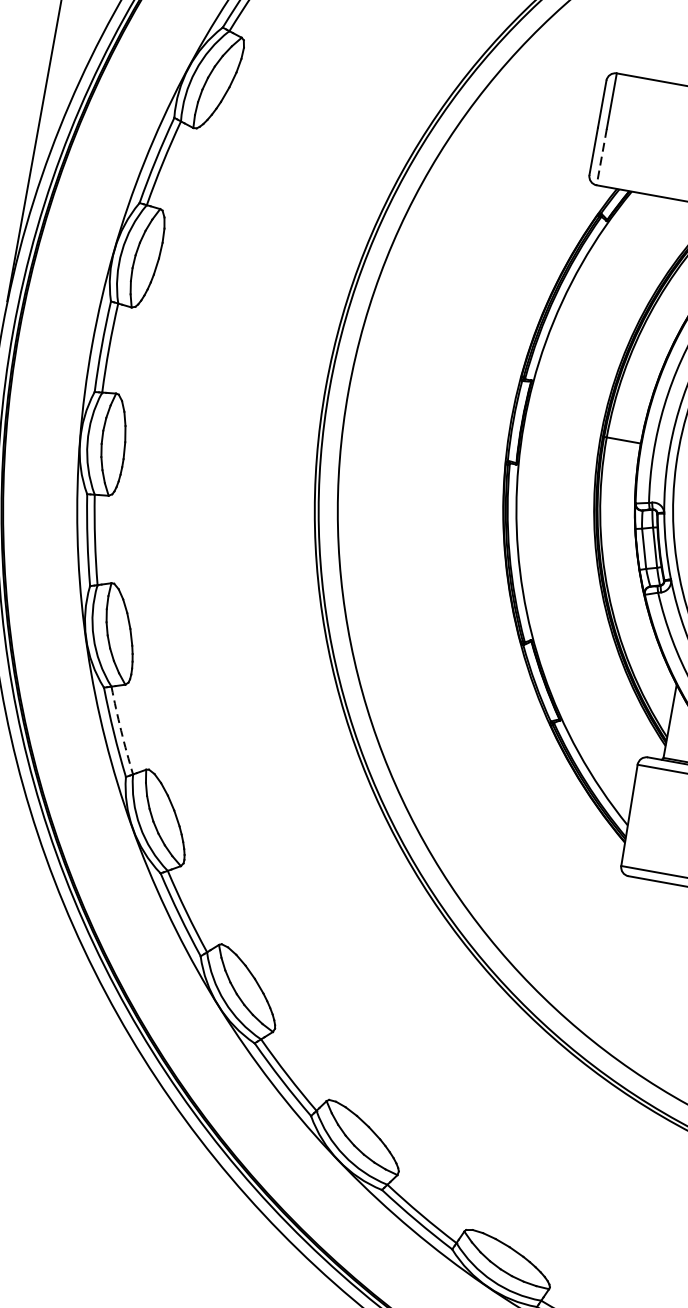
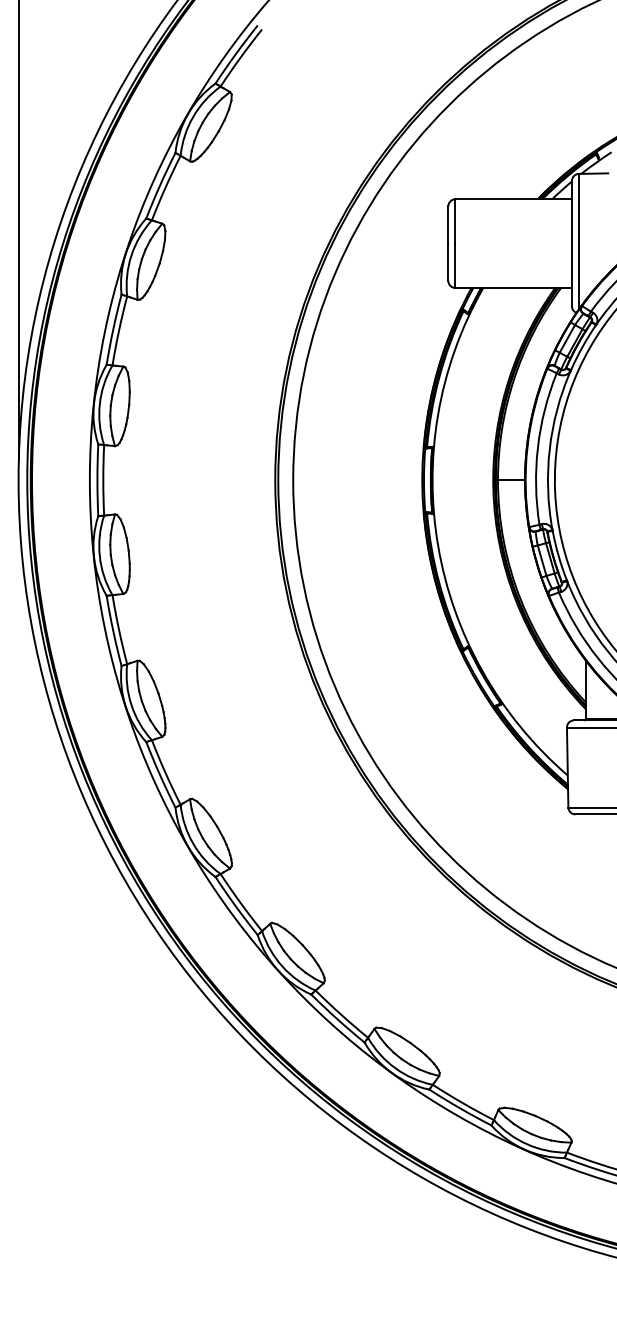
line: (601, 158) -> (455, 266), dashed -> solid
arc: (121, 730) -> (165, 772), dashed -> solid

